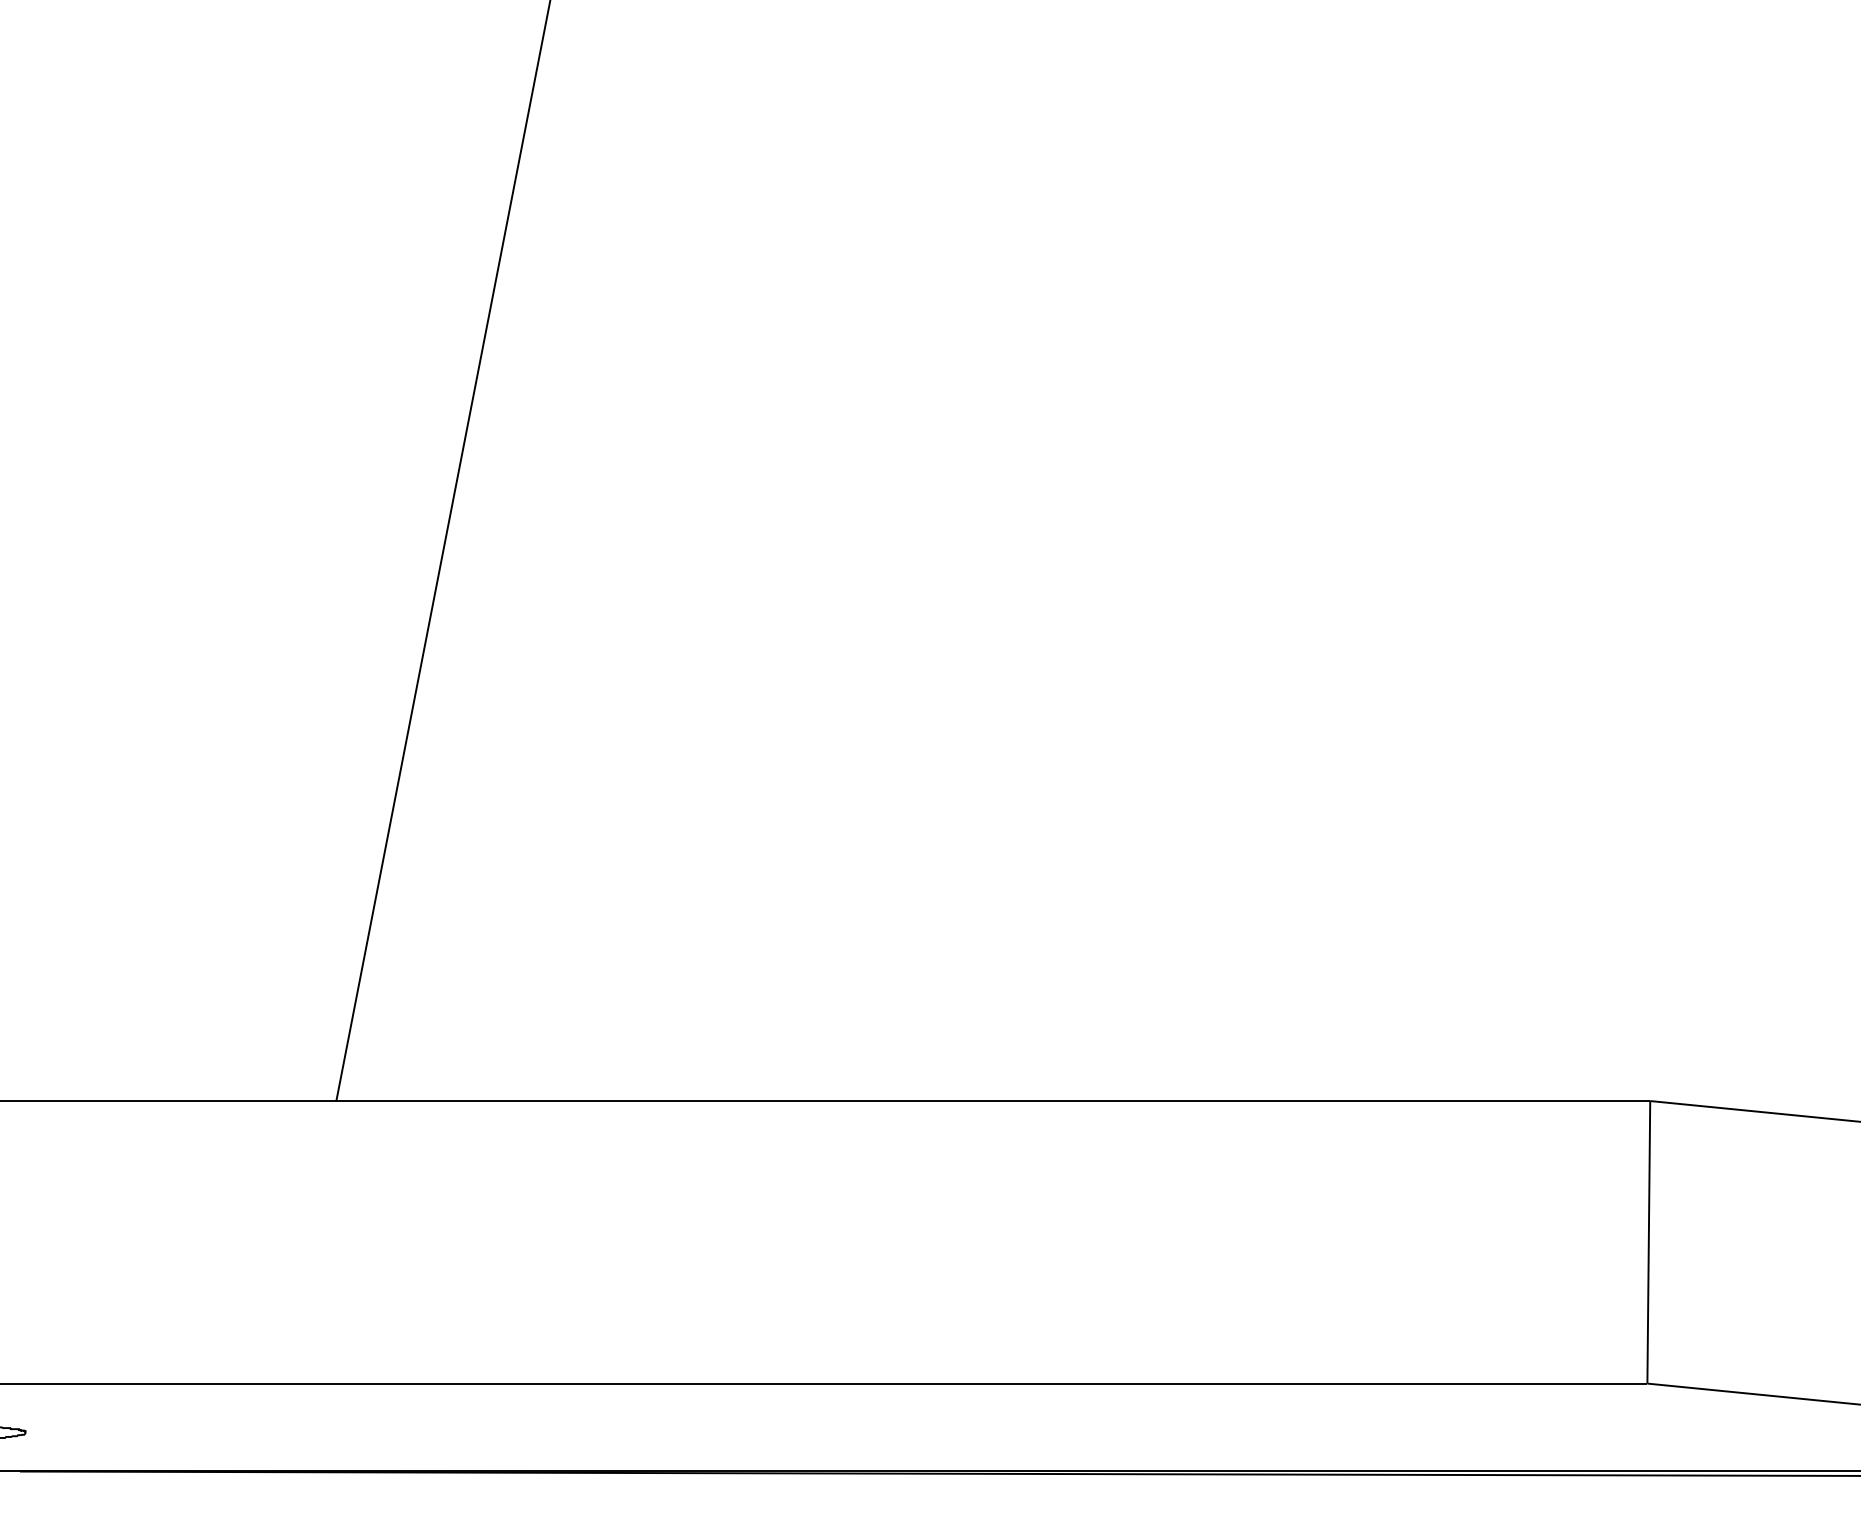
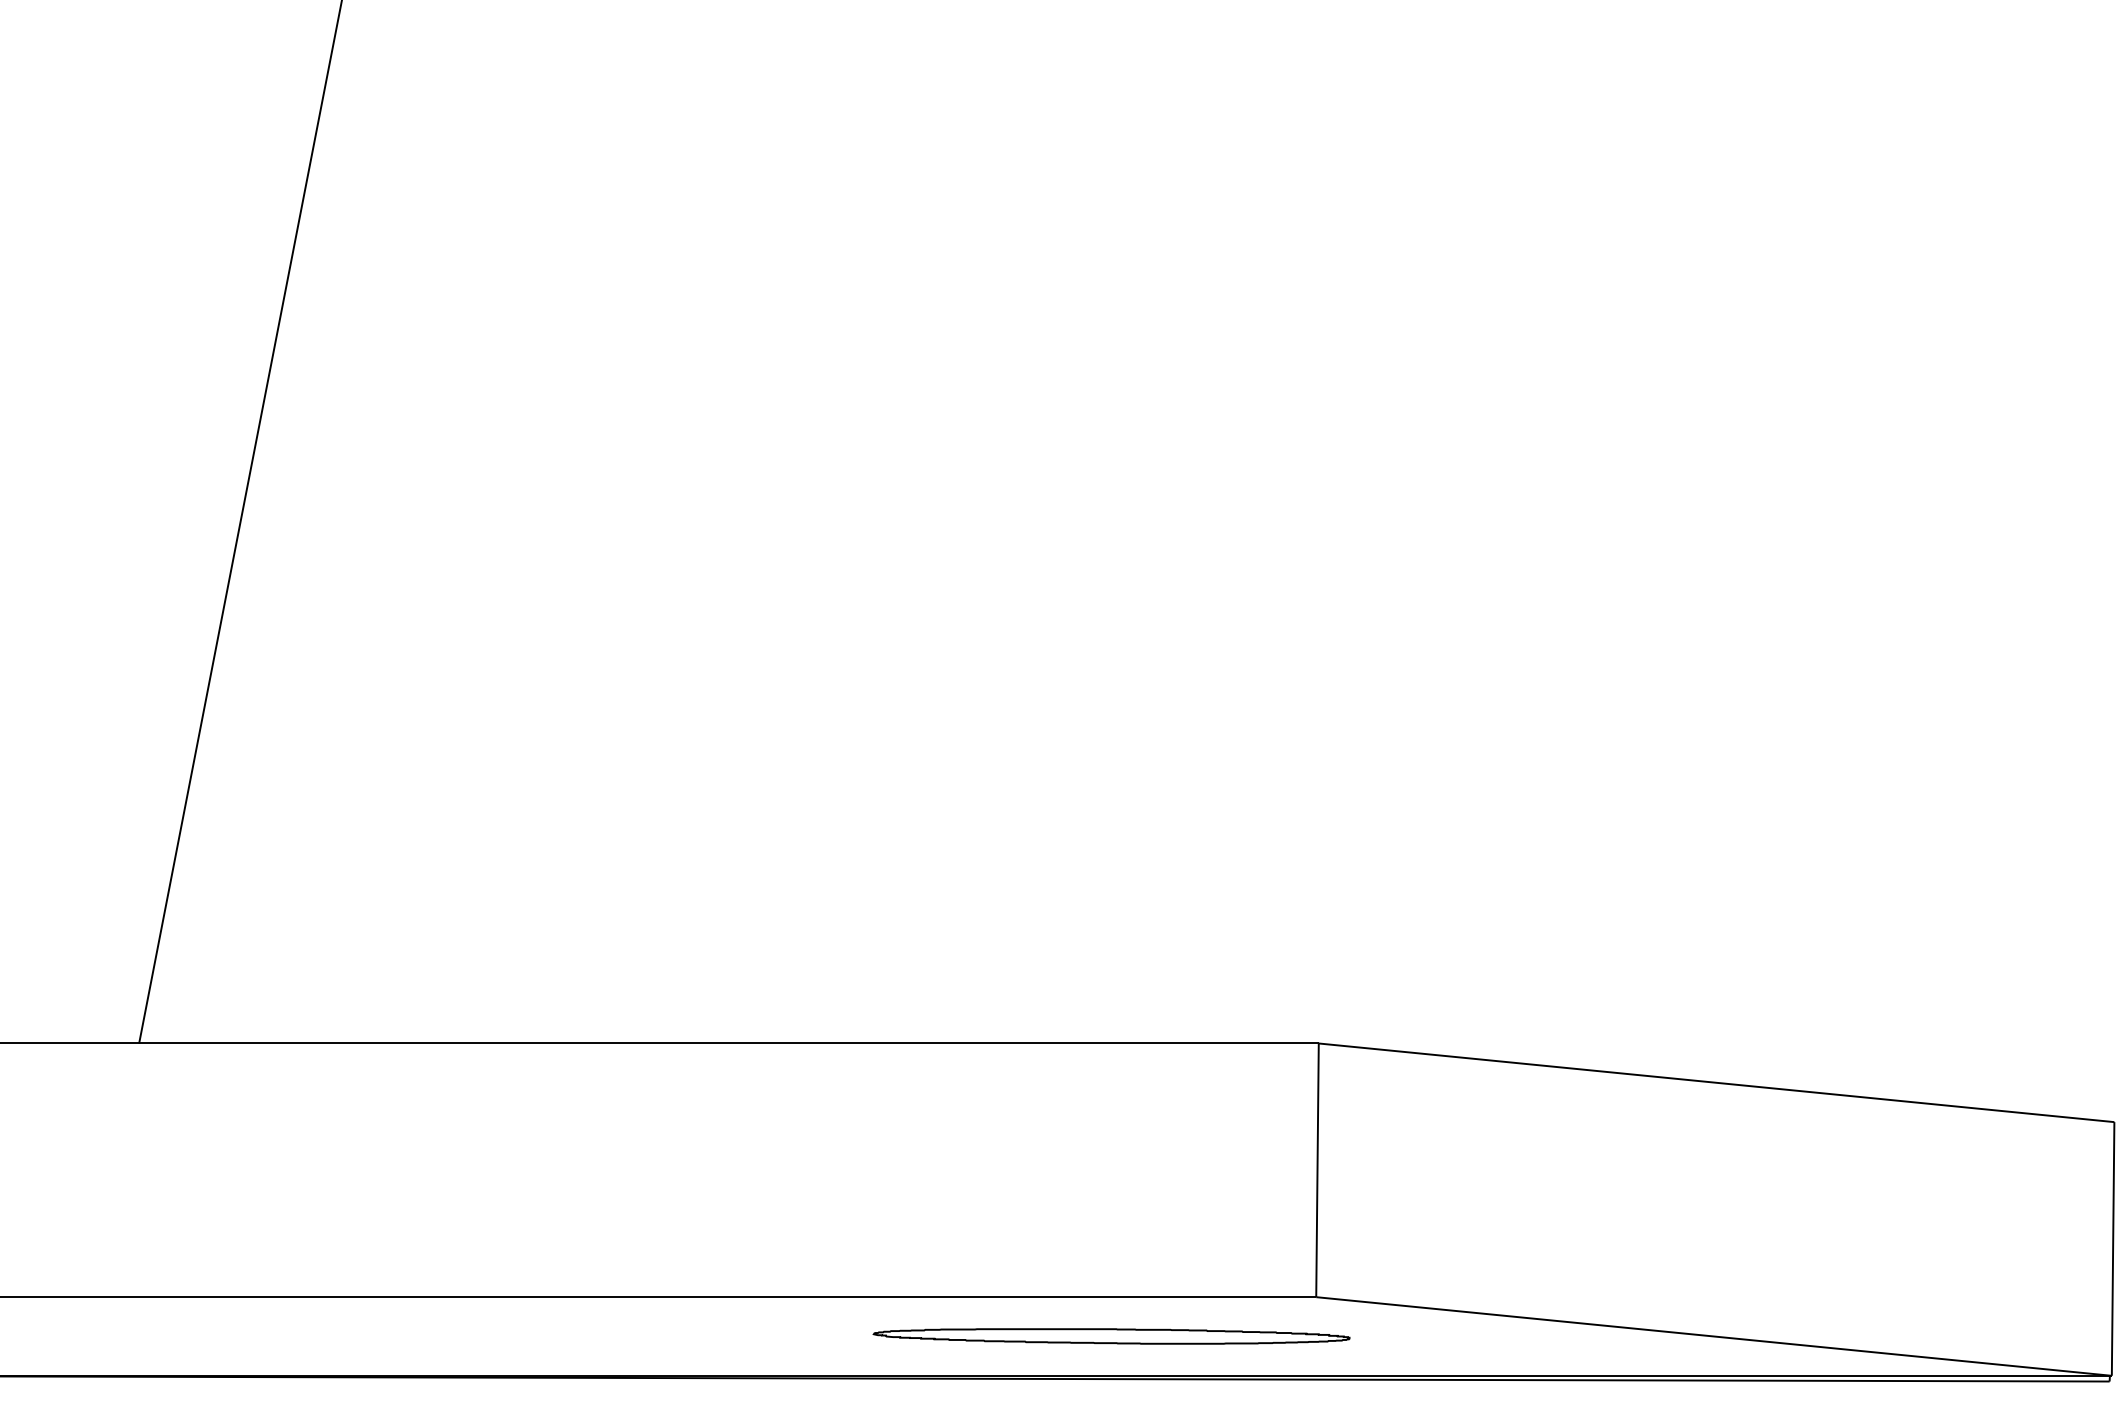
part: (1419, 1427) -> (1111, 1336), added

